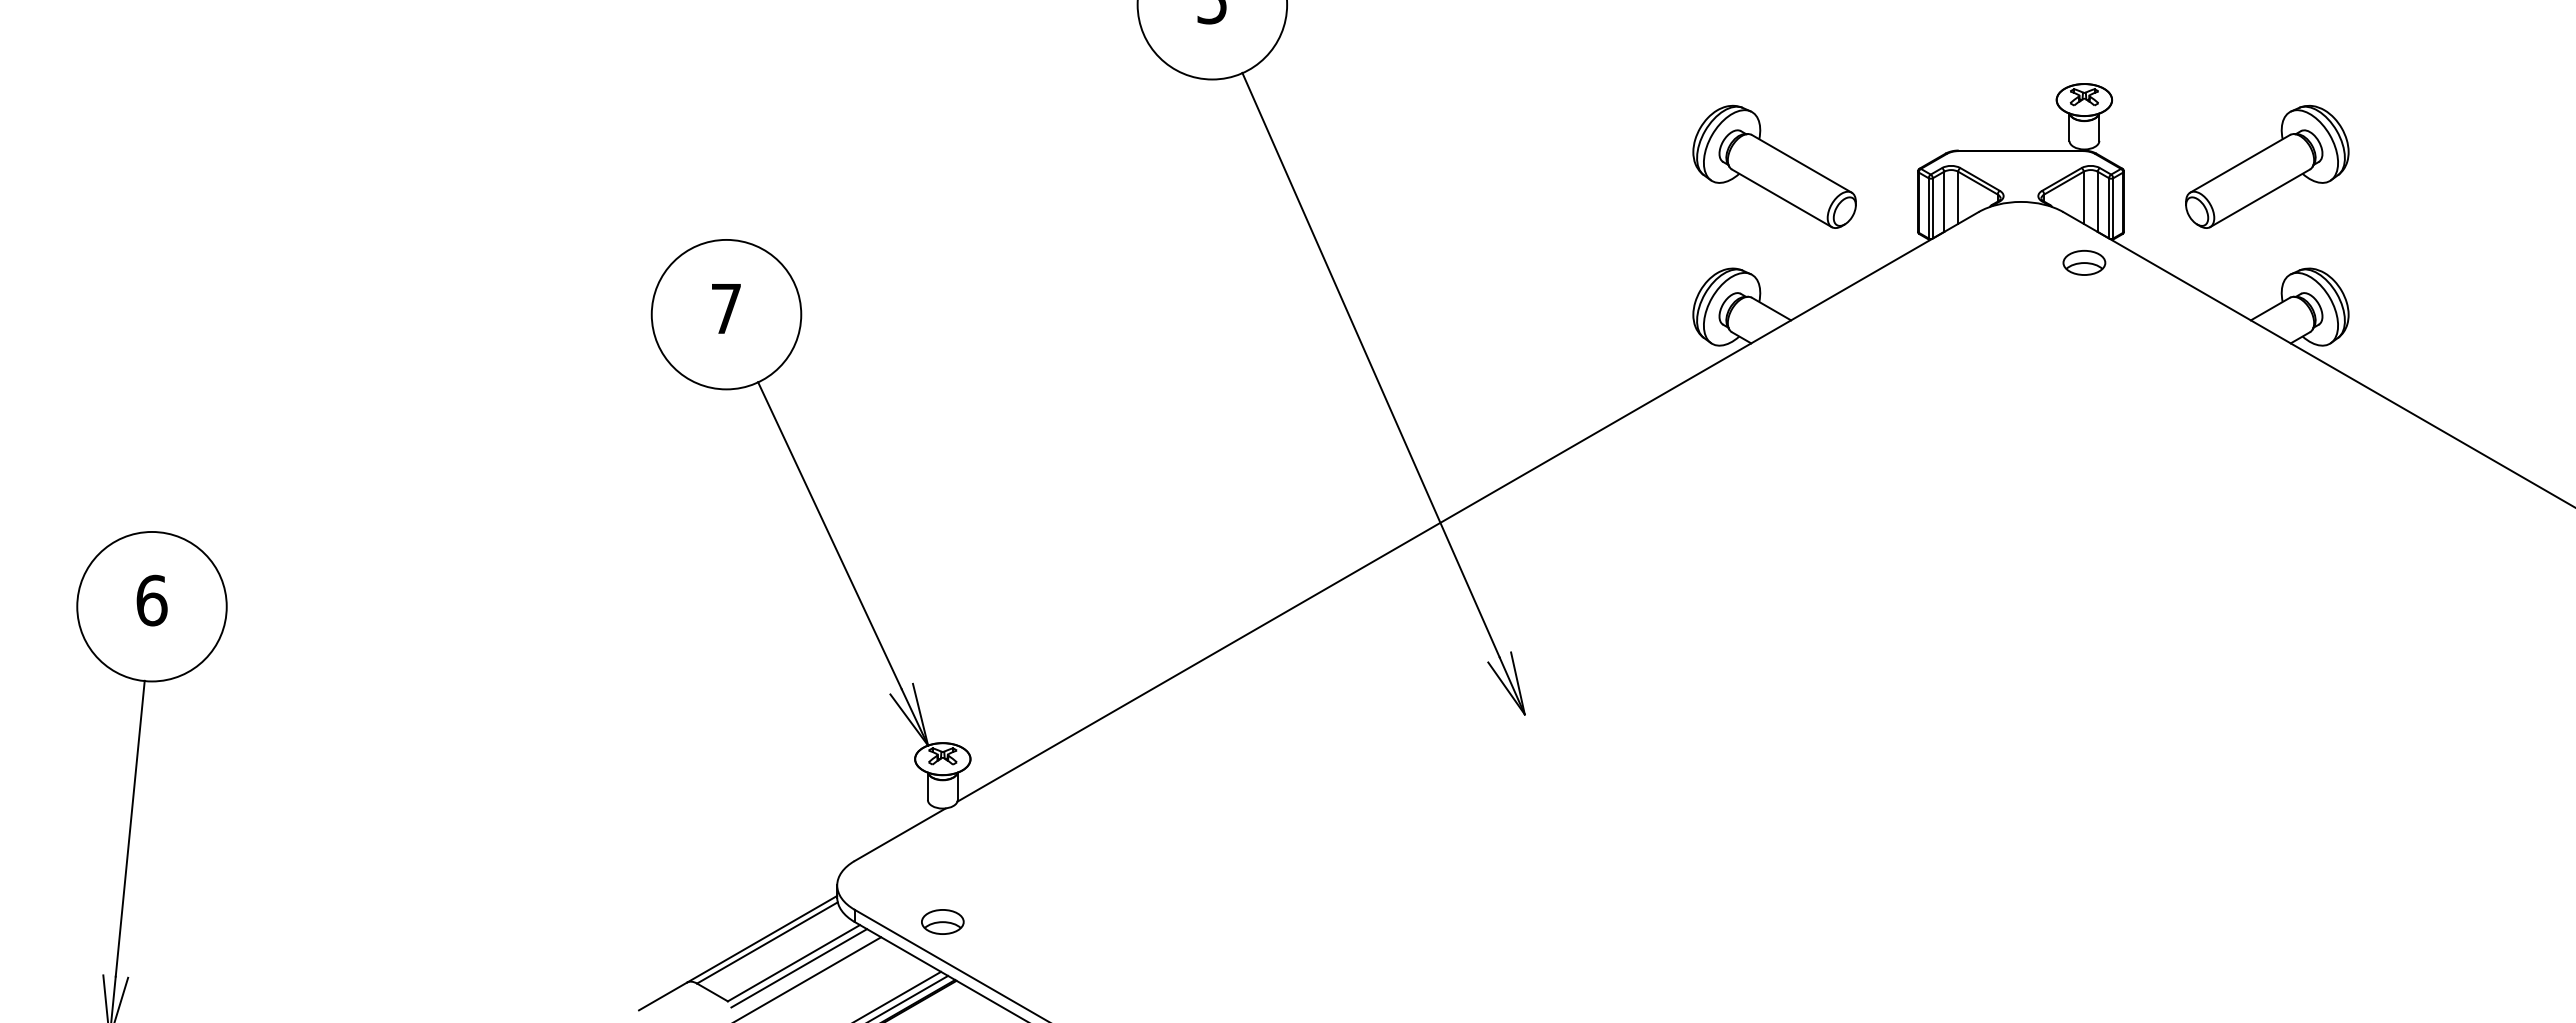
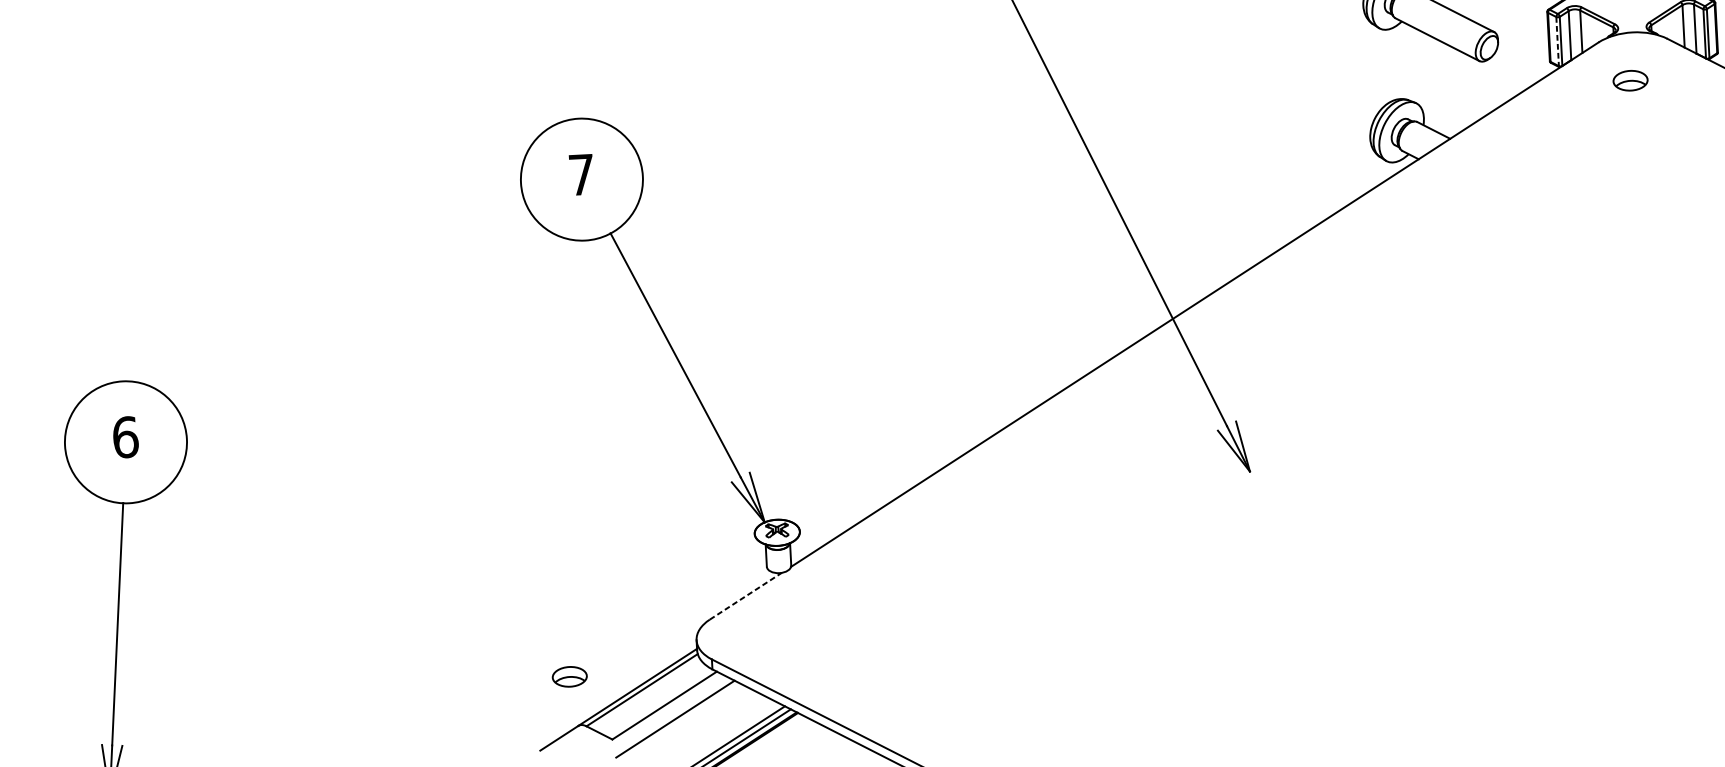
line: (1928, 208) -> (1557, 41), solid -> dashed
part: (2084, 262) -> (1630, 80), moved
line: (900, 834) -> (746, 596), solid -> dashed
part: (942, 921) -> (569, 676), moved
line: (799, 968) -> (669, 709), removed

